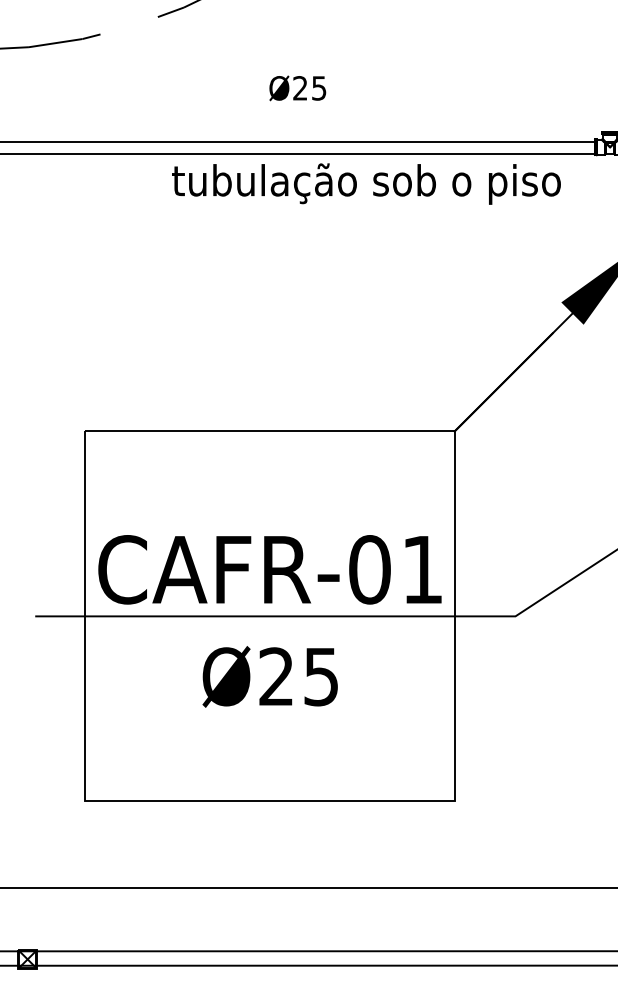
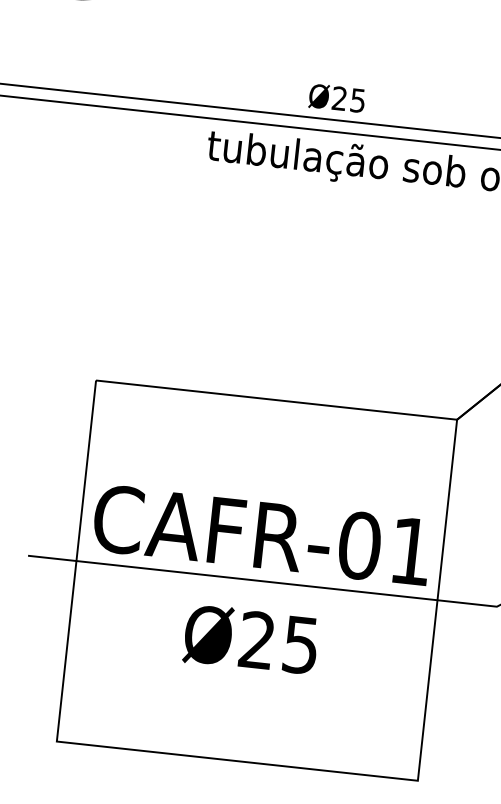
text: (297, 88) -> (336, 98), moved

